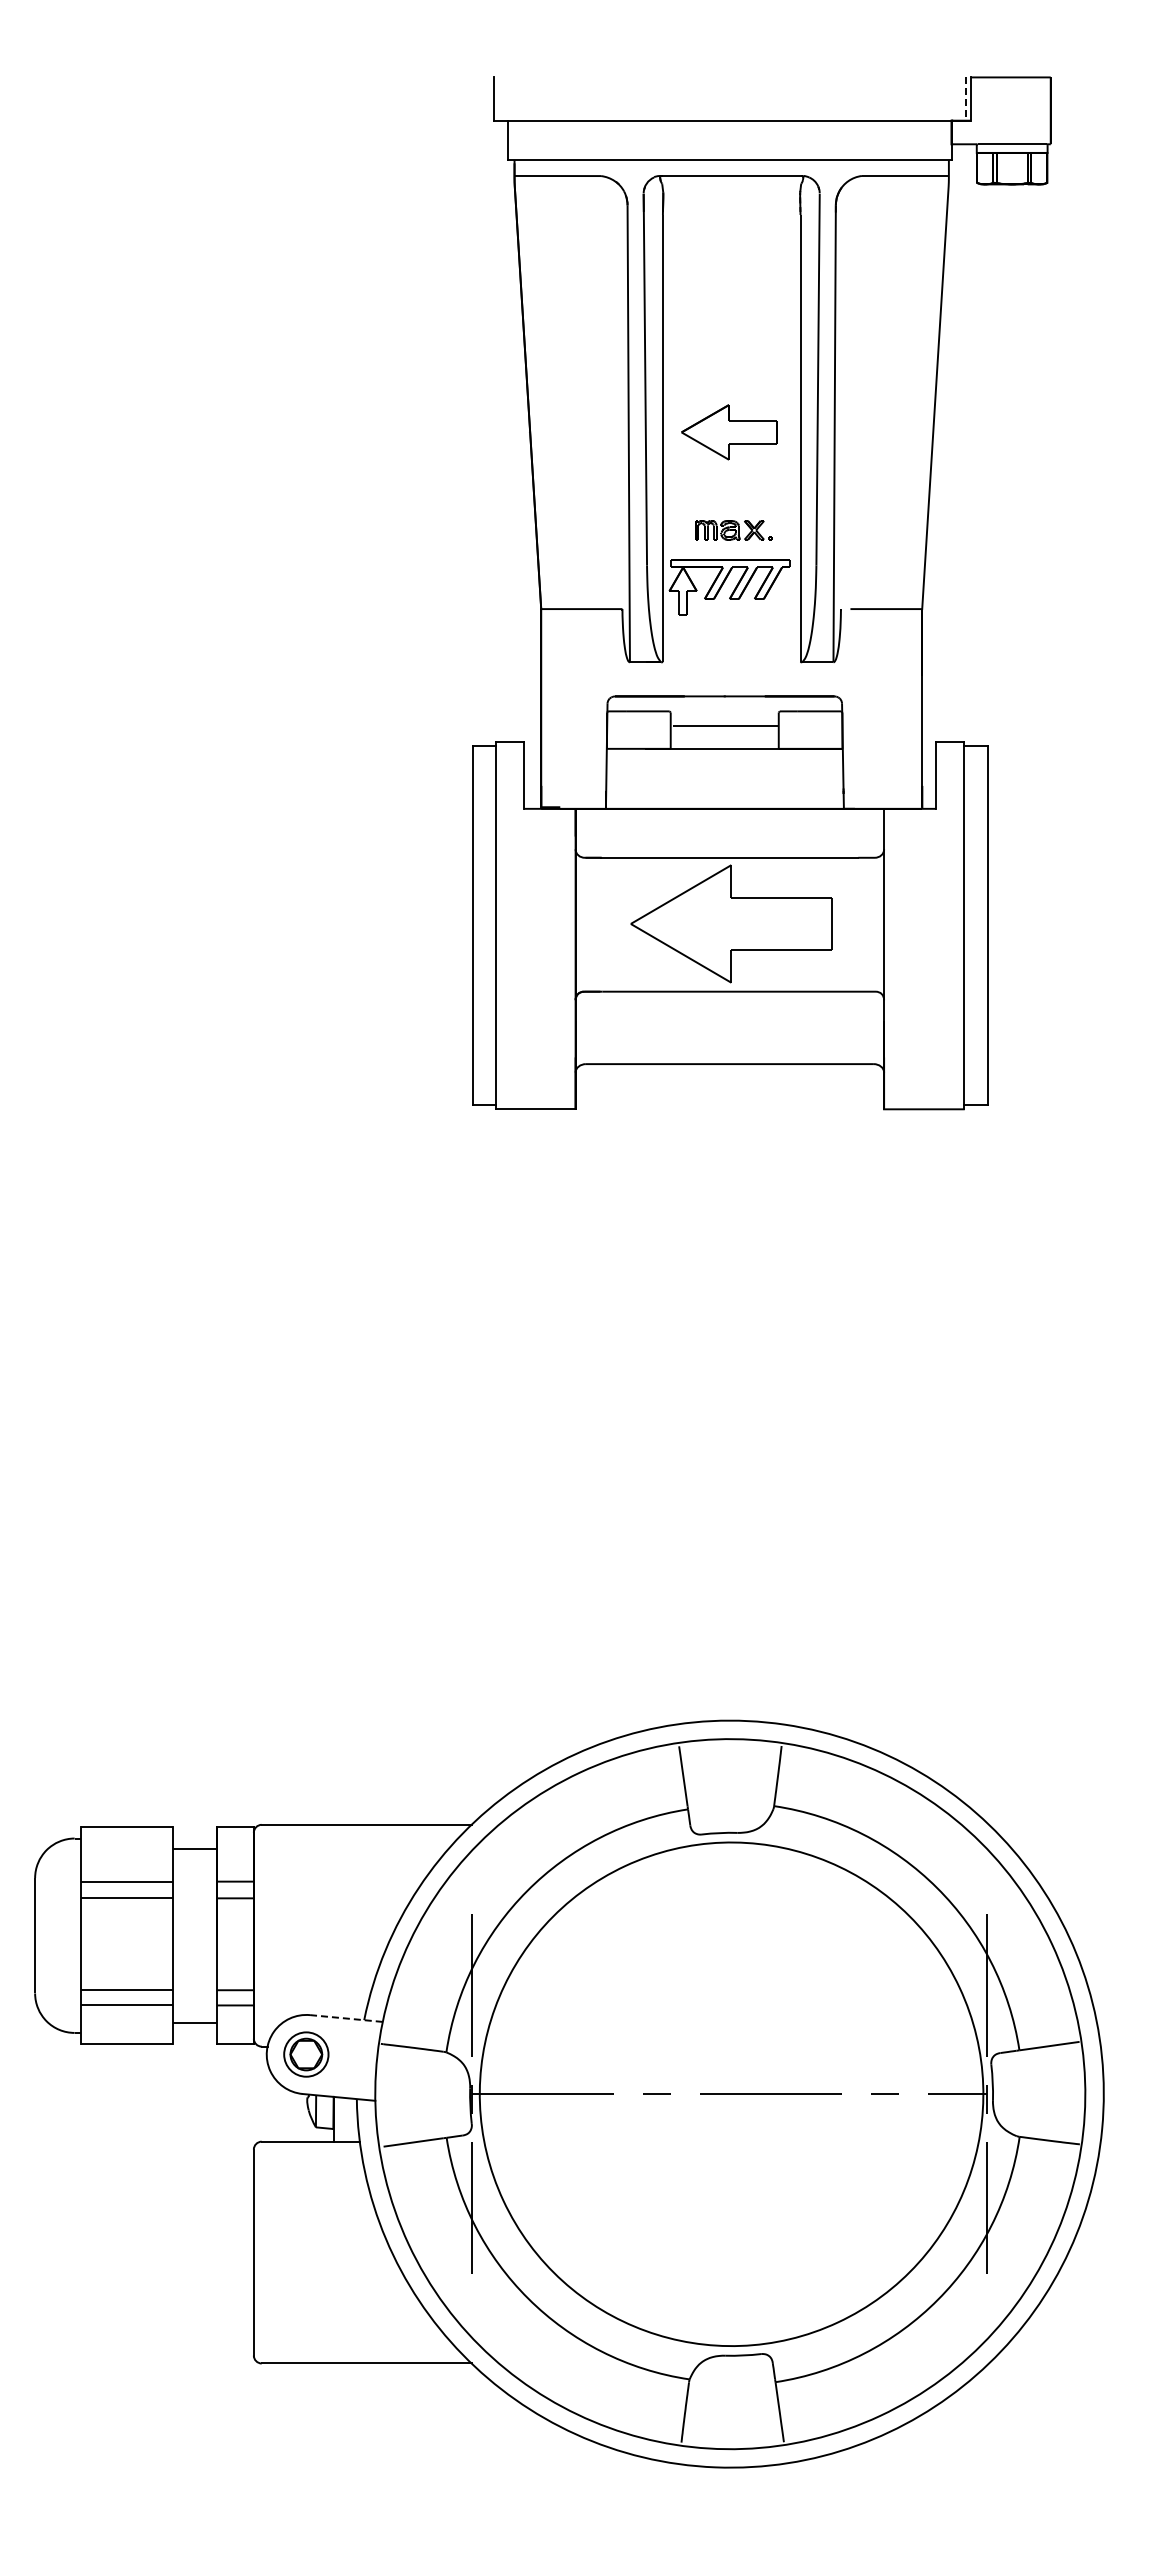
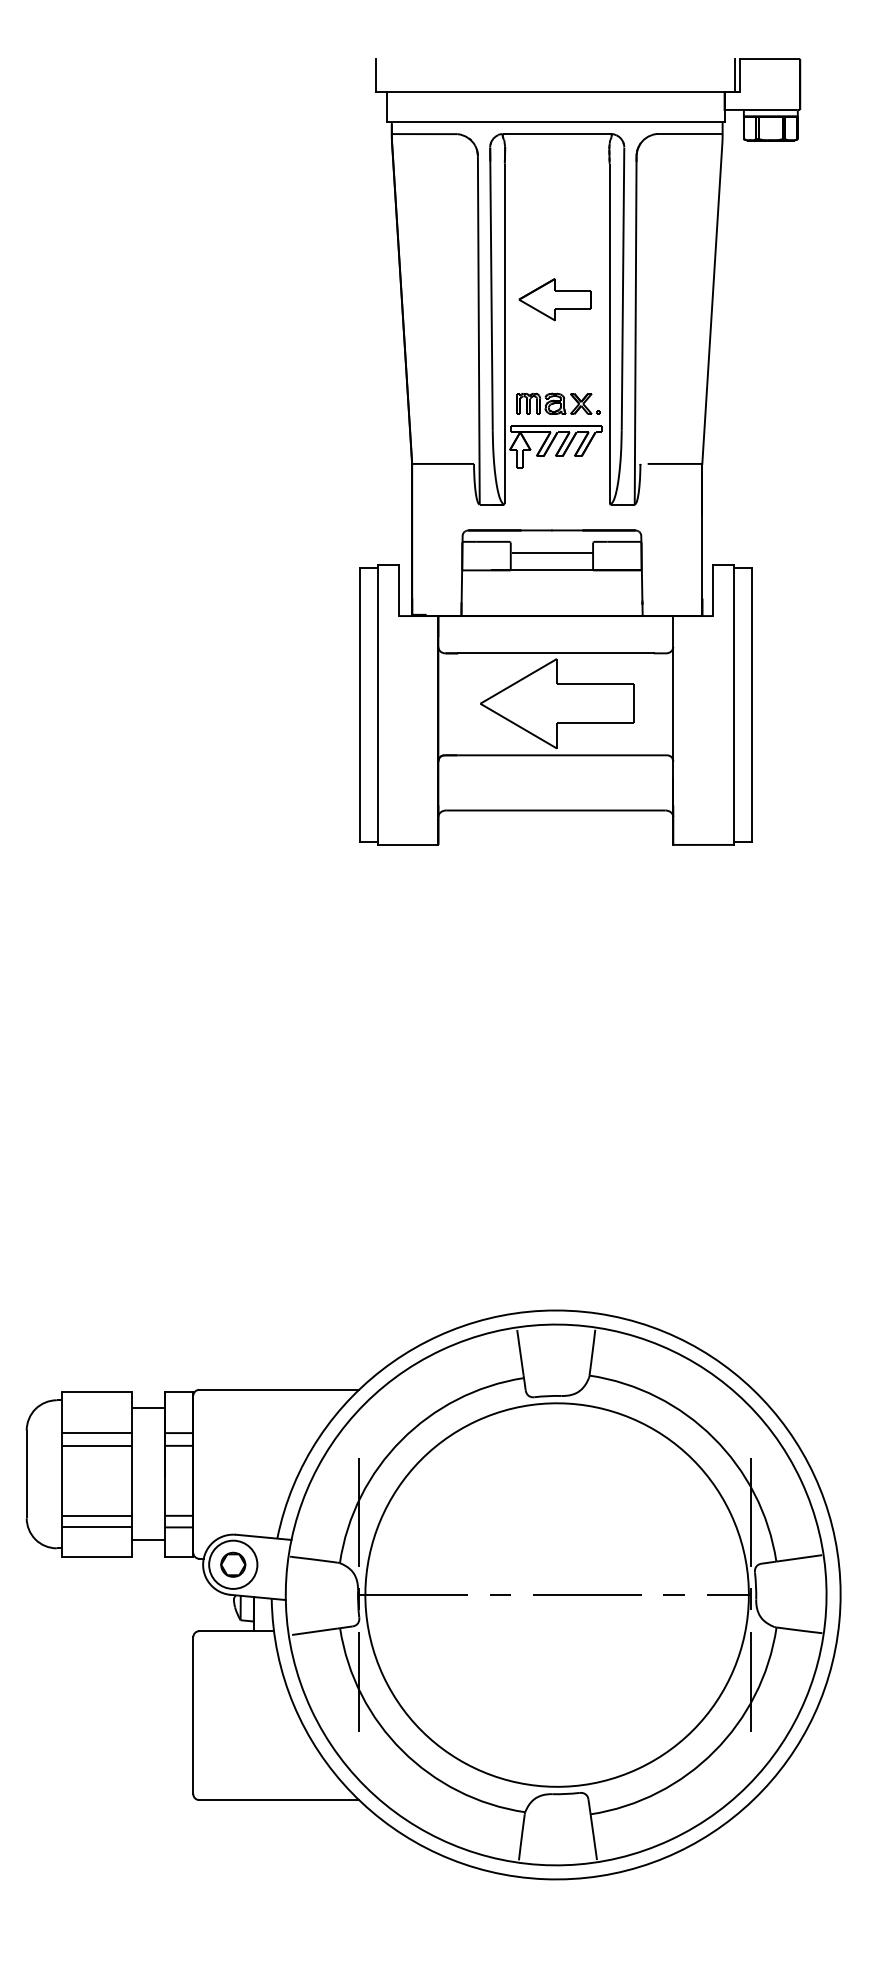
line: (965, 98) -> (735, 75), dashed -> solid
part: (729, 432) -> (555, 299), moved
part: (733, 530) -> (558, 404), size x1.43
line: (345, 2018) -> (263, 1537), dashed -> solid
circle: (306, 2054) -> (233, 1564), size x1.43

